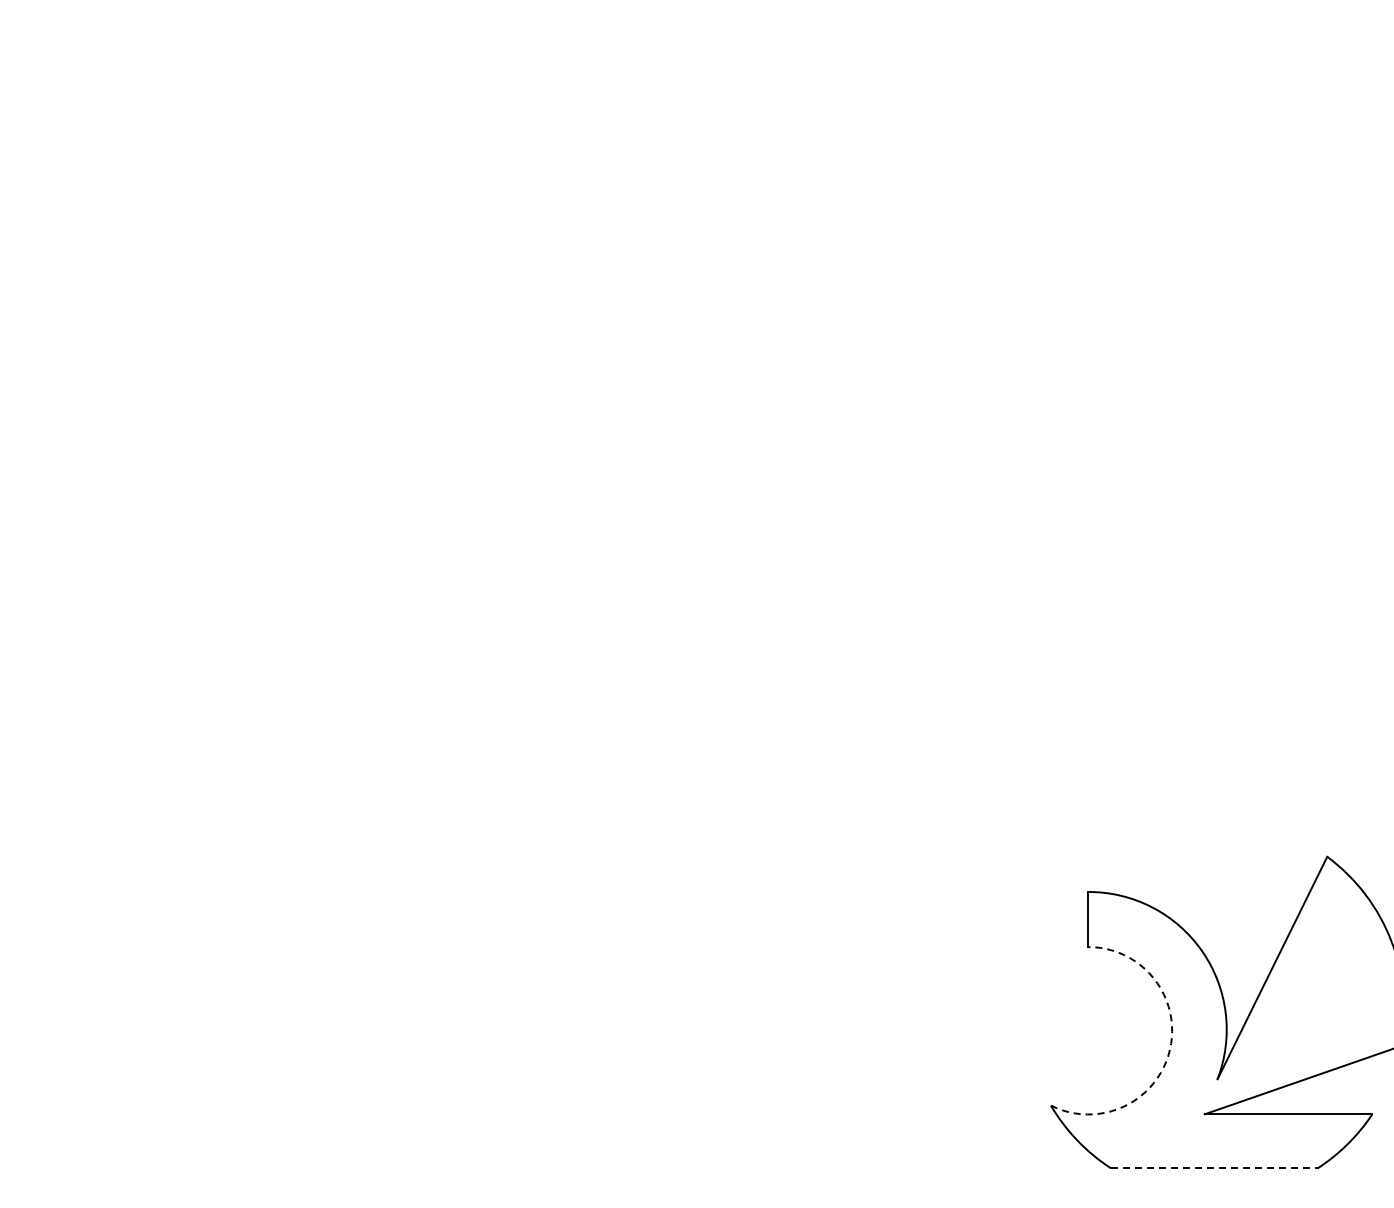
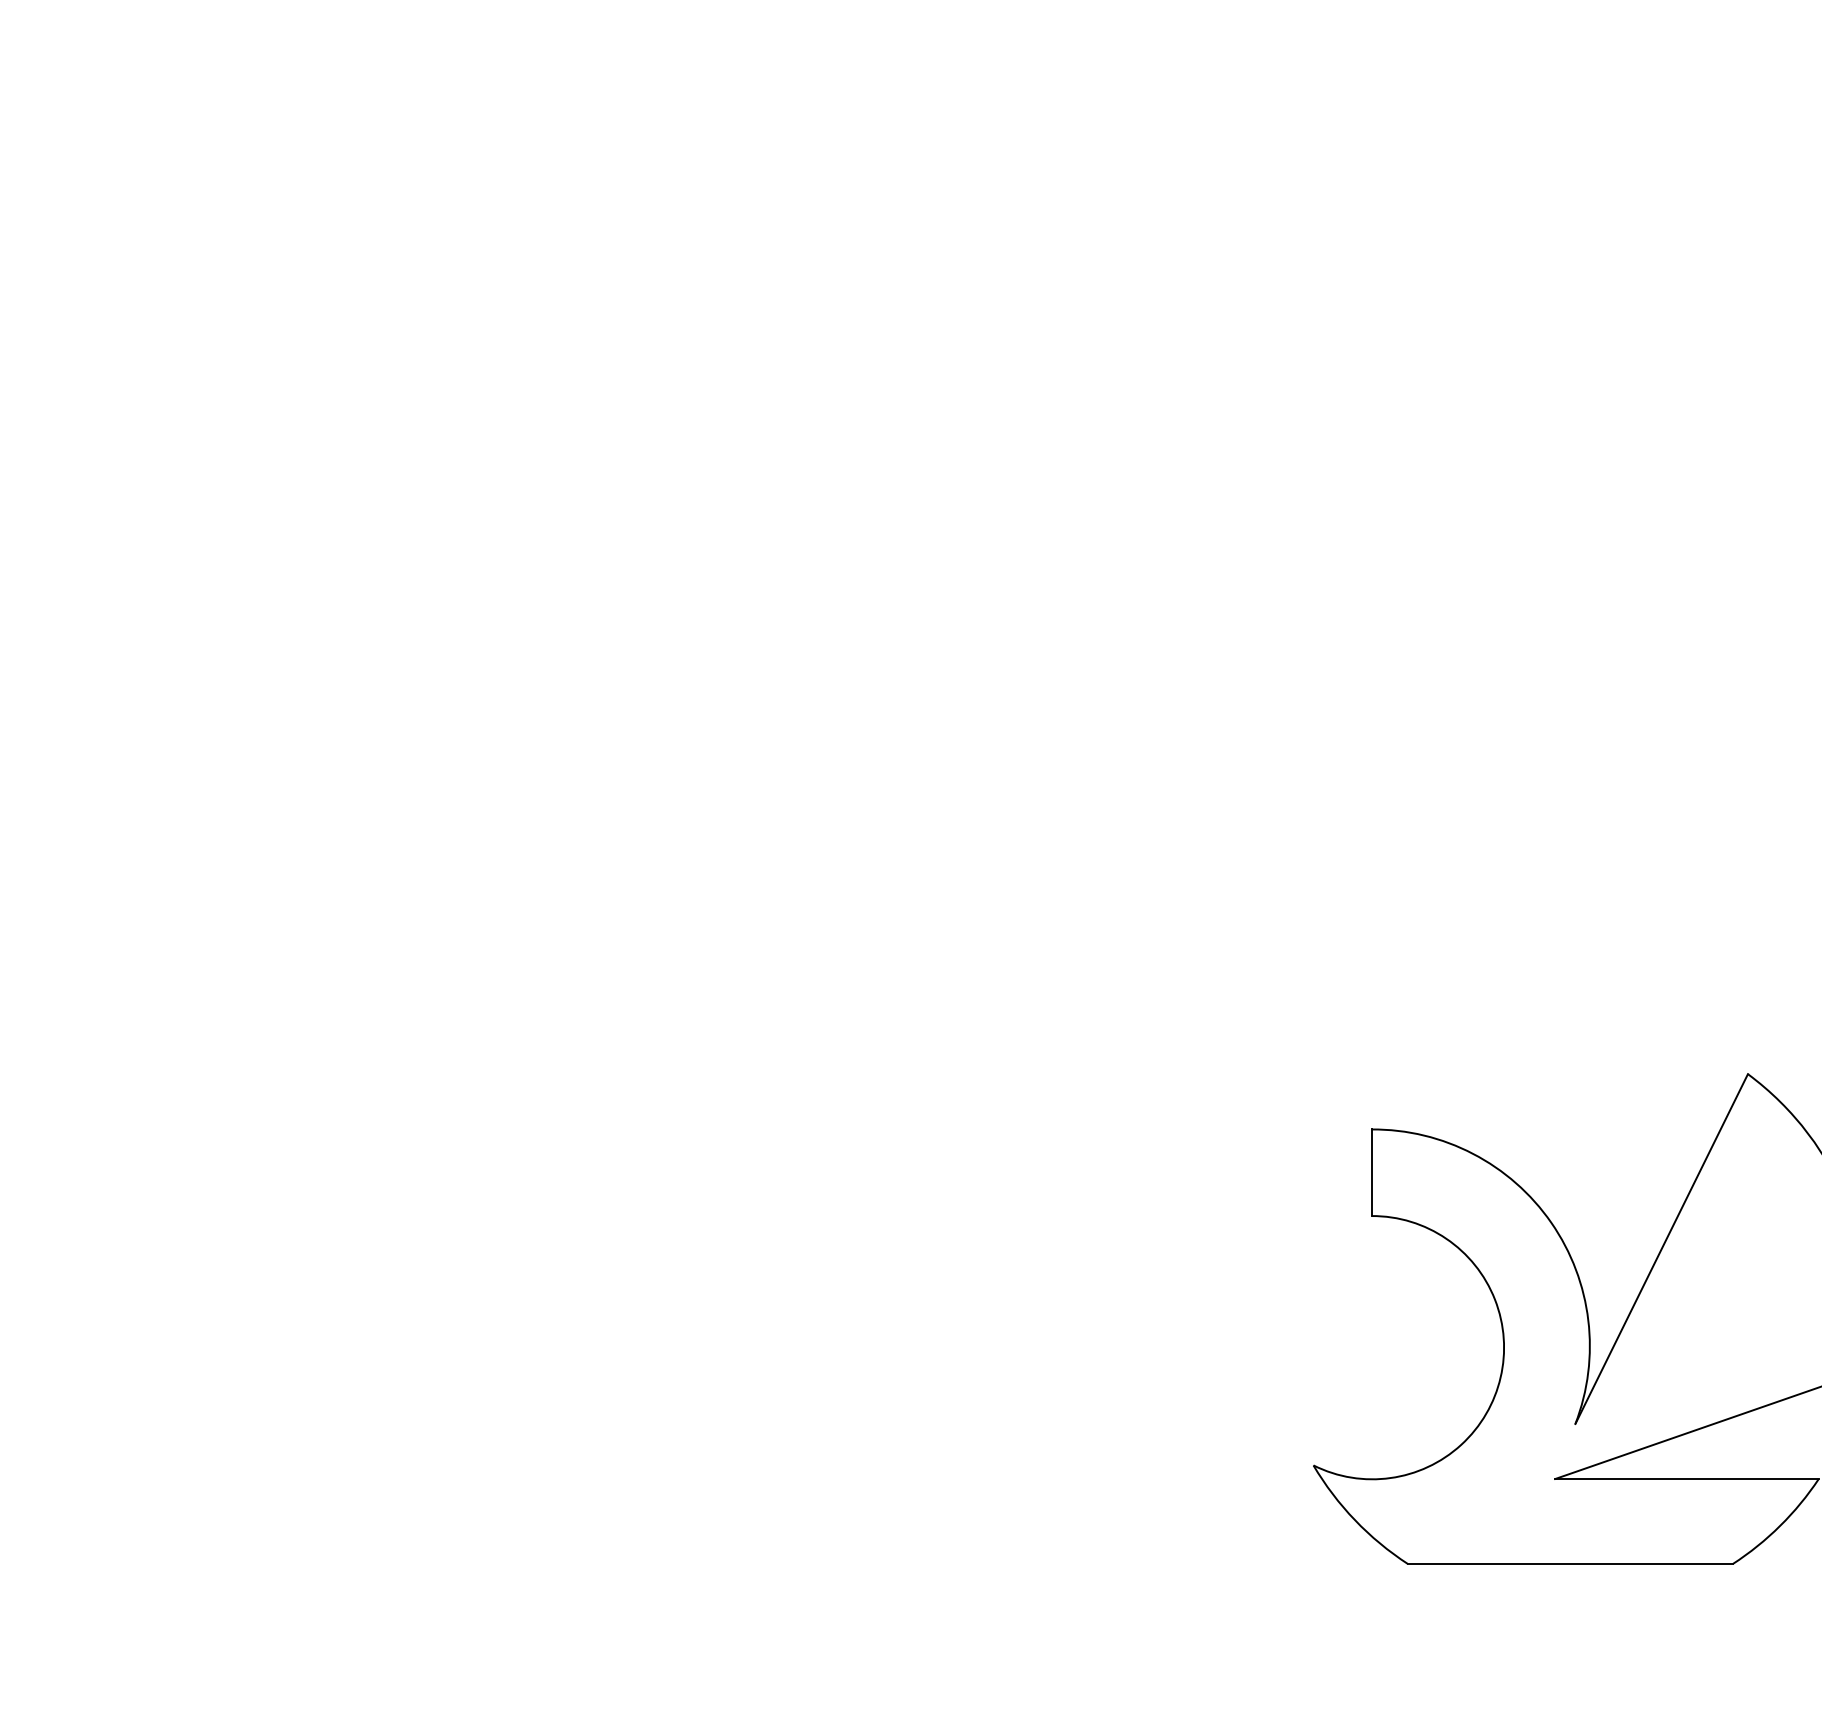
arc: (1169, 1049) -> (1499, 1377), dashed -> solid
line: (1214, 1168) -> (1570, 1564), dashed -> solid

